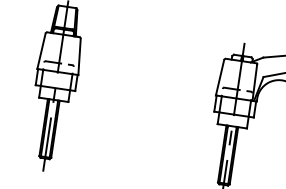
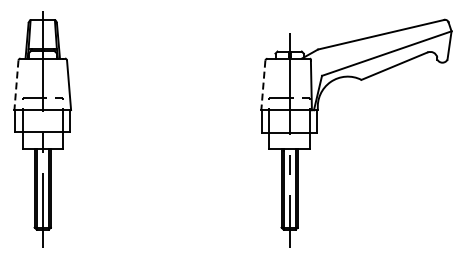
line: (41, 51) -> (16, 85), solid -> dashed
line: (220, 77) -> (263, 85), solid -> dashed

